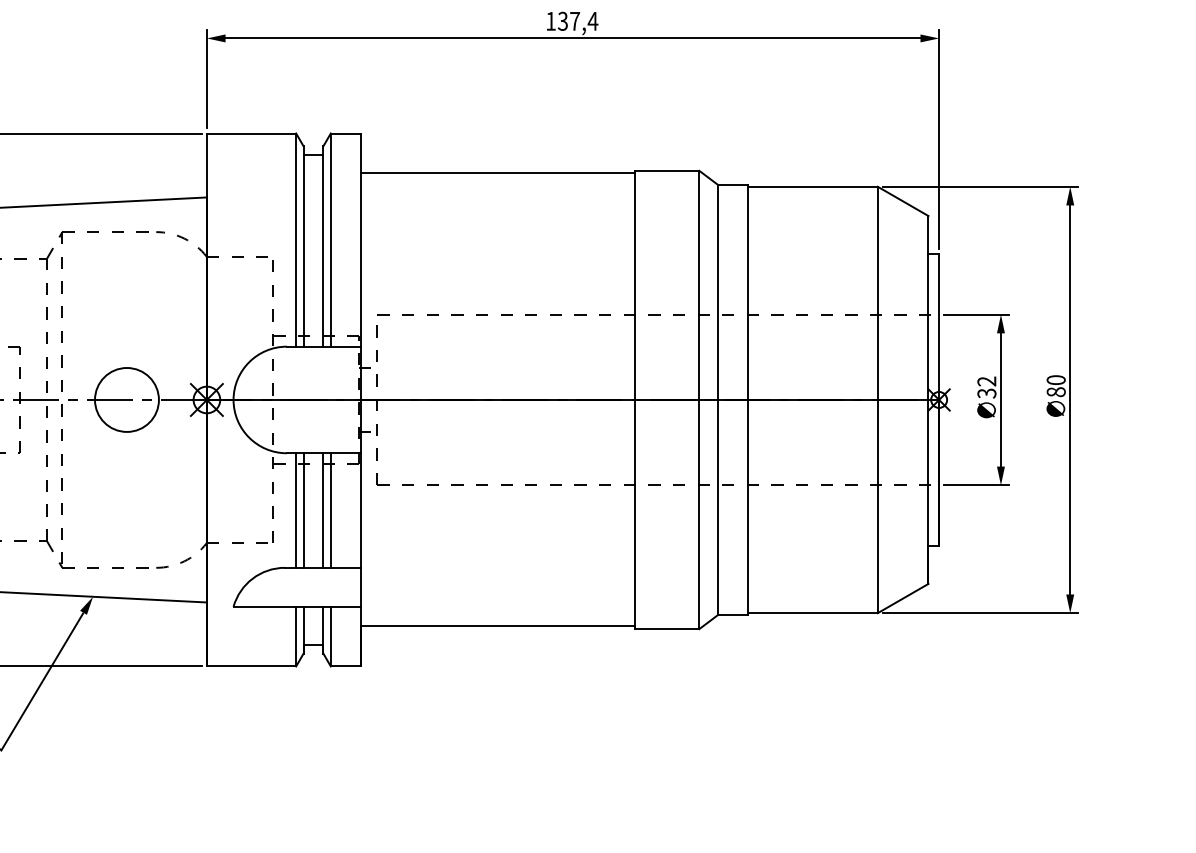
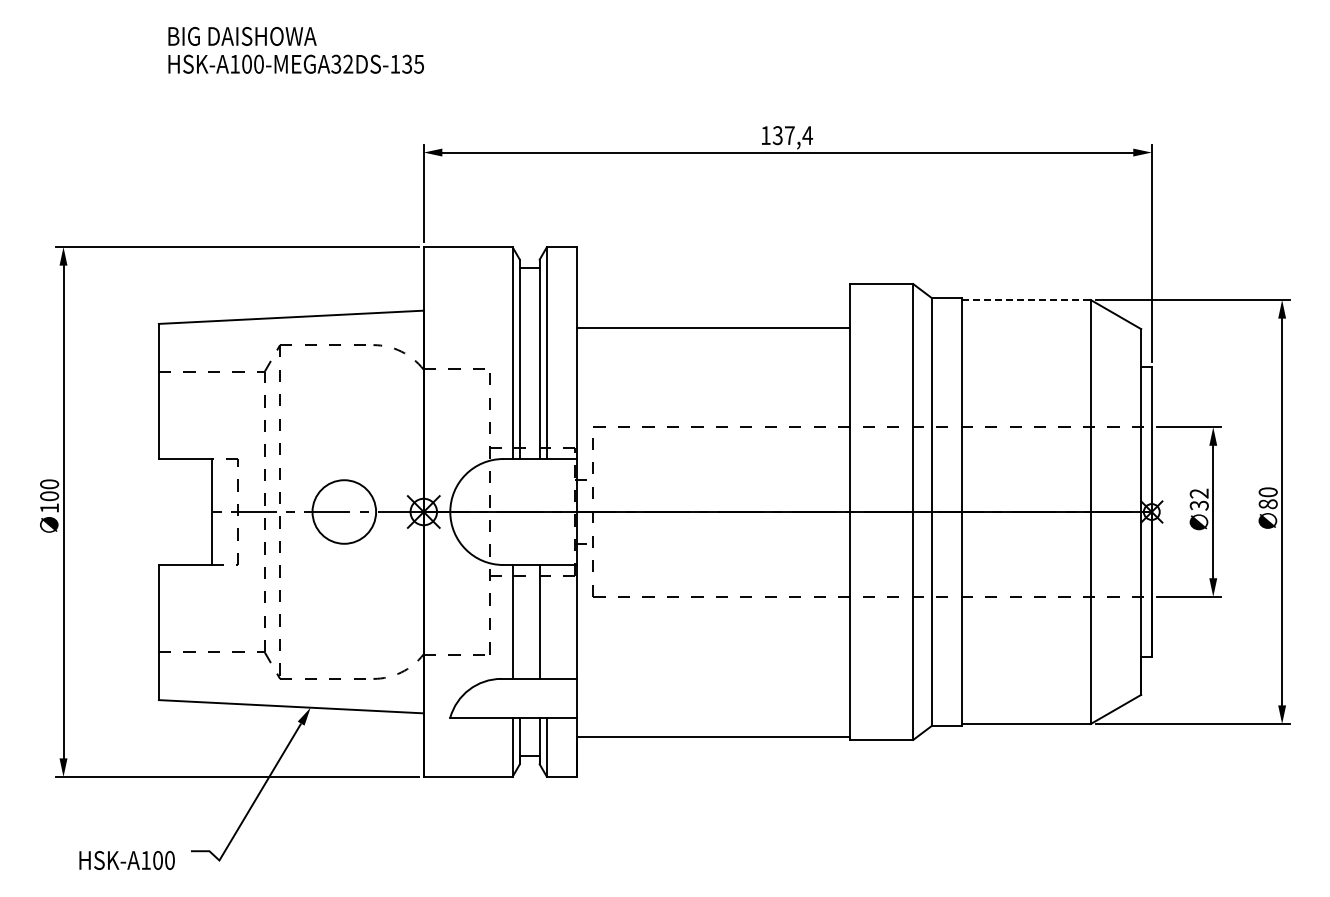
line: (498, 173) -> (713, 327), moved
line: (814, 187) -> (1027, 300), solid -> dashed
line: (303, 510) -> (519, 621), removed
line: (330, 510) -> (546, 621), removed

